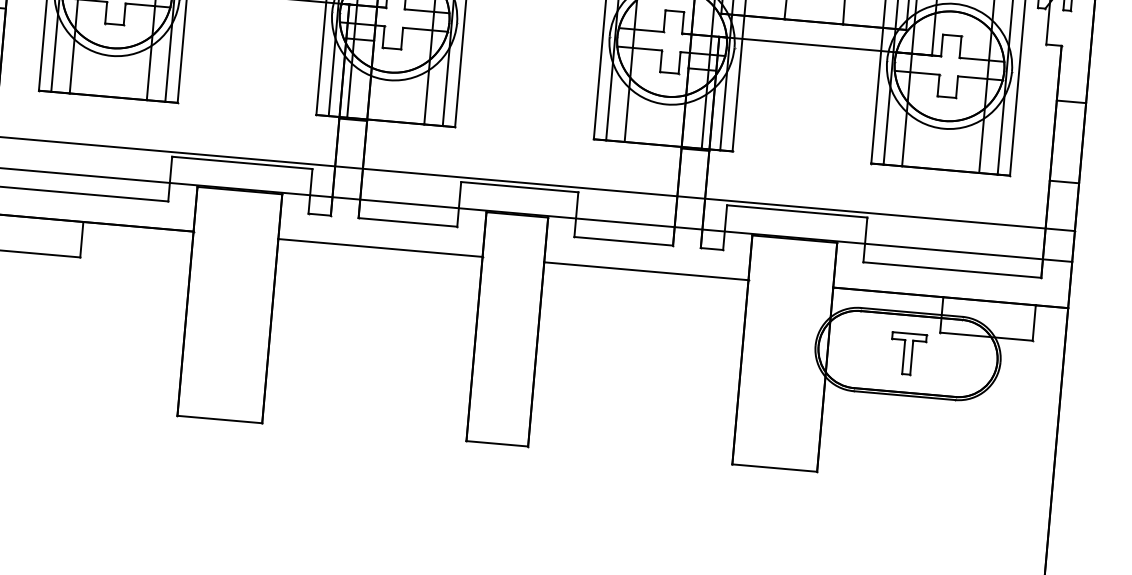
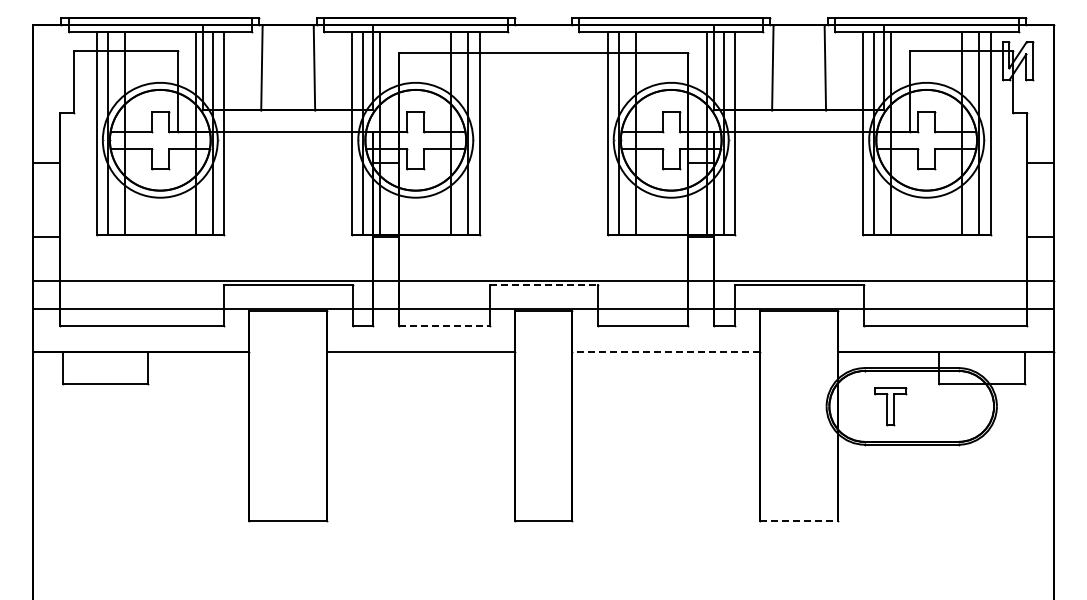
line: (519, 187) -> (543, 285), solid -> dashed
line: (408, 222) -> (444, 326), solid -> dashed
line: (645, 270) -> (665, 351), solid -> dashed
part: (907, 354) -> (890, 406), moved
line: (775, 468) -> (799, 521), solid -> dashed

